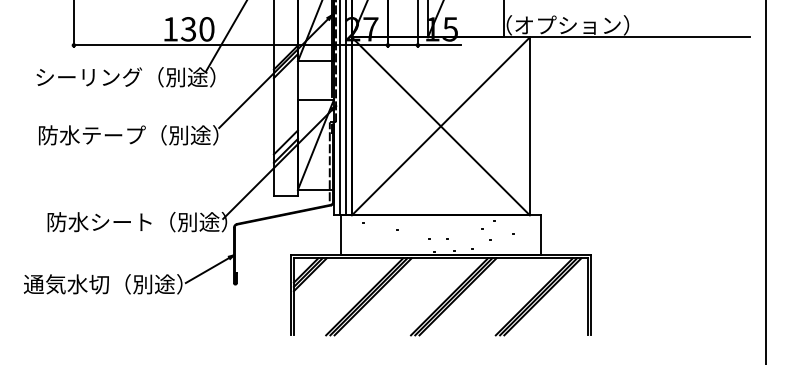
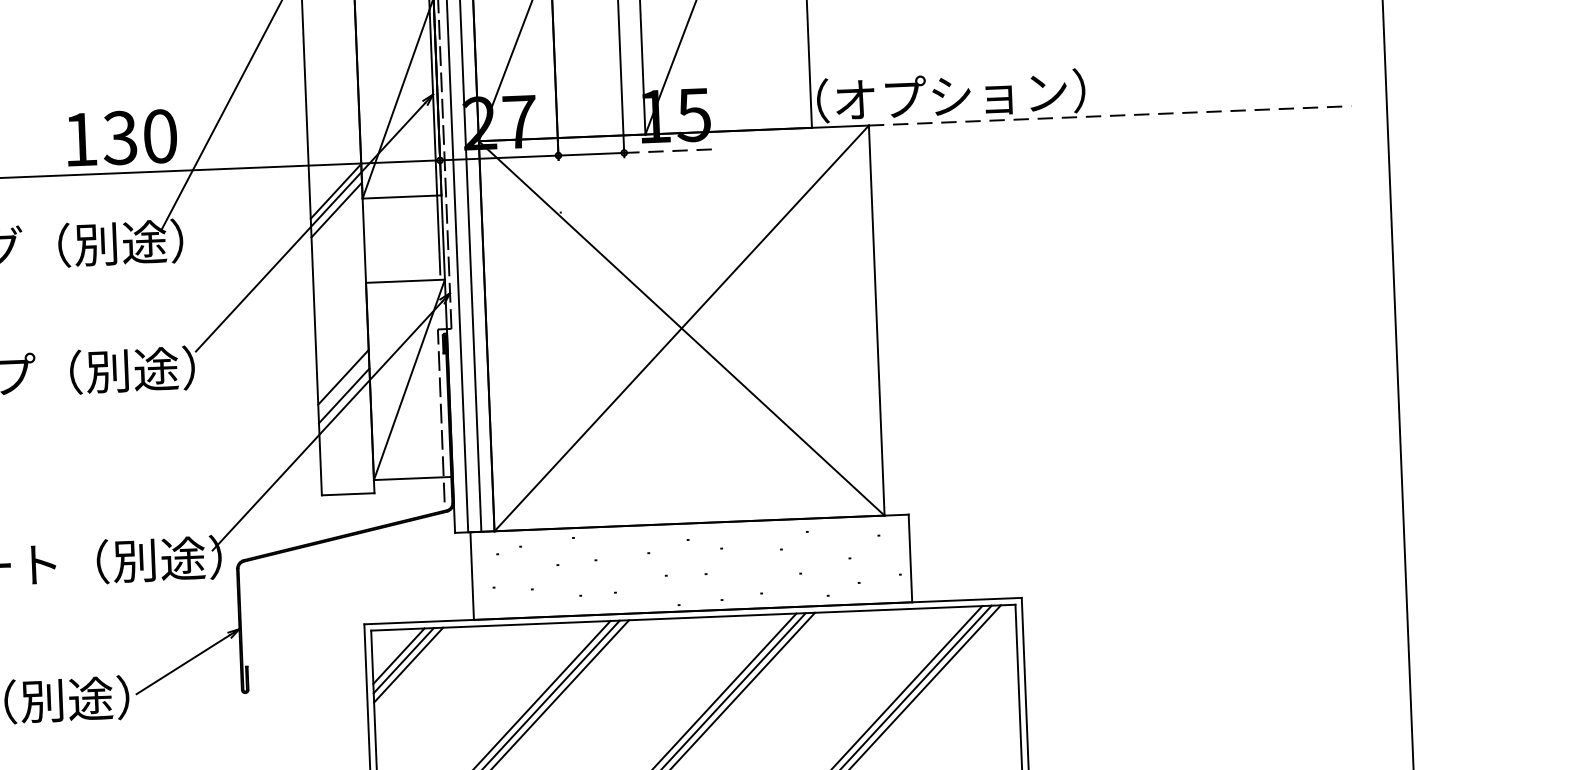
line: (640, 37) -> (1111, 116), solid -> dashed
line: (439, 45) -> (671, 151), solid -> dashed

